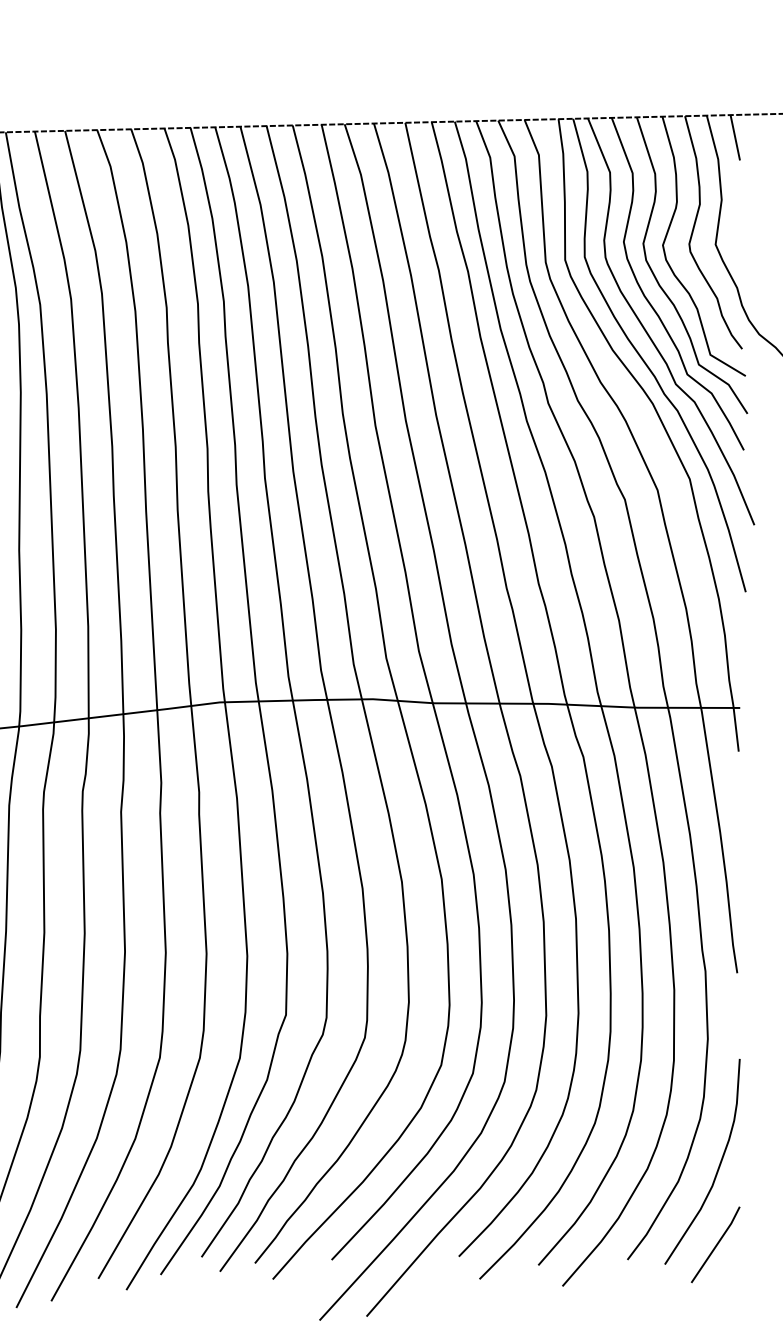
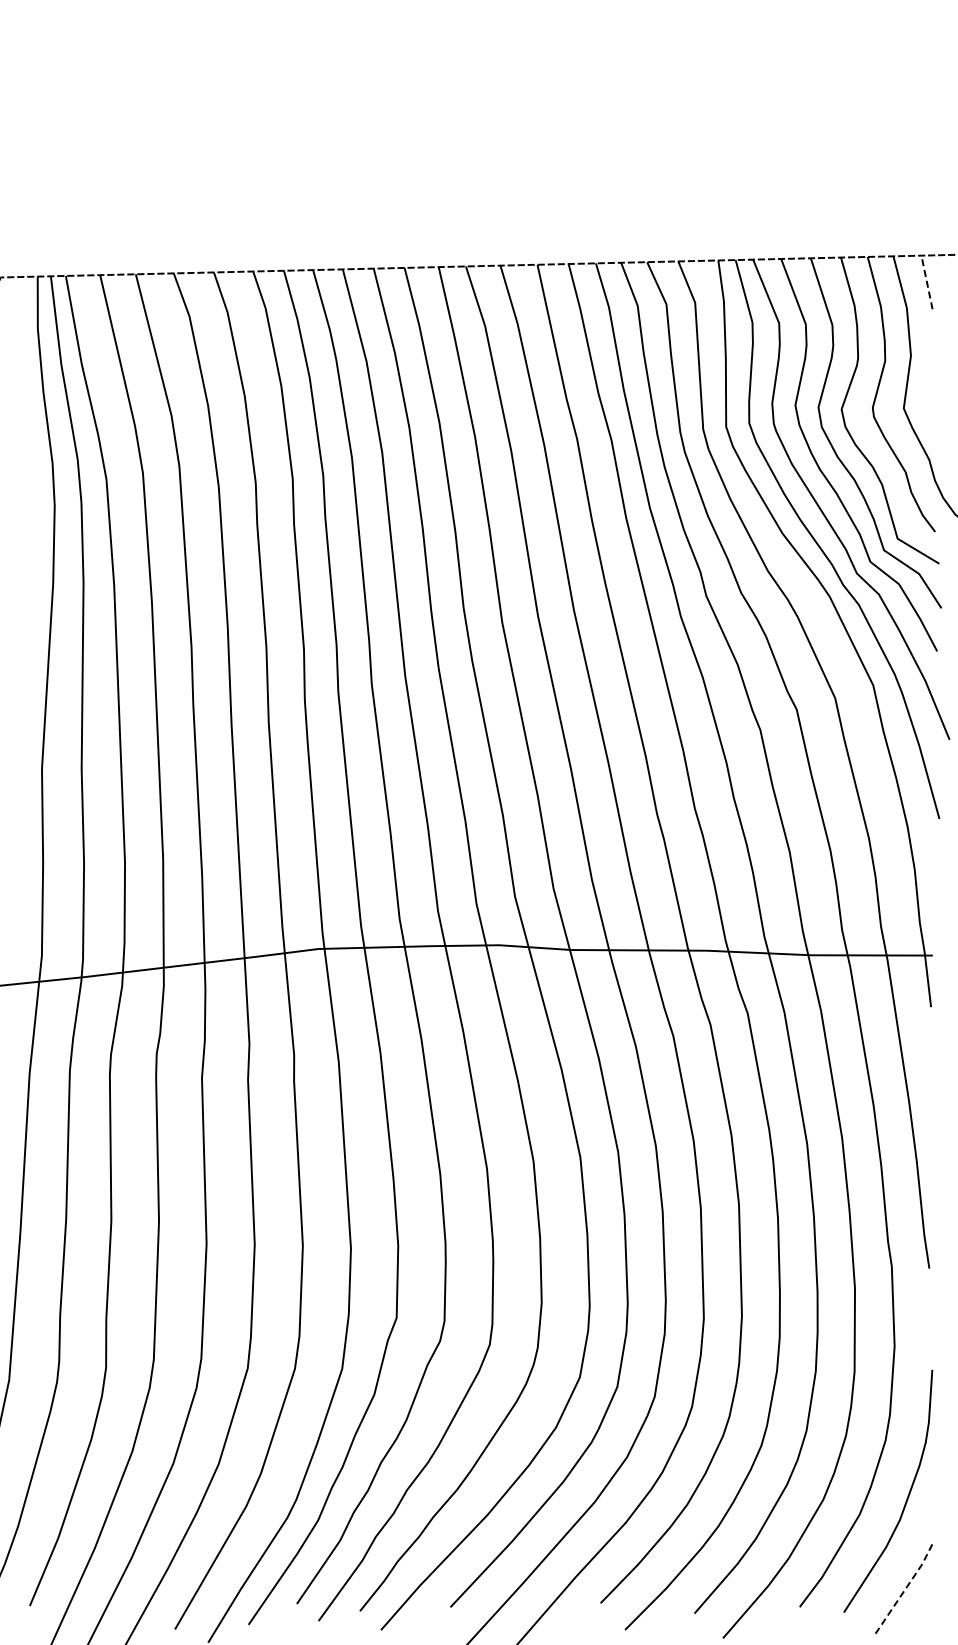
line: (734, 136) -> (926, 281), solid -> dashed
line: (717, 1244) -> (905, 1589), solid -> dashed

